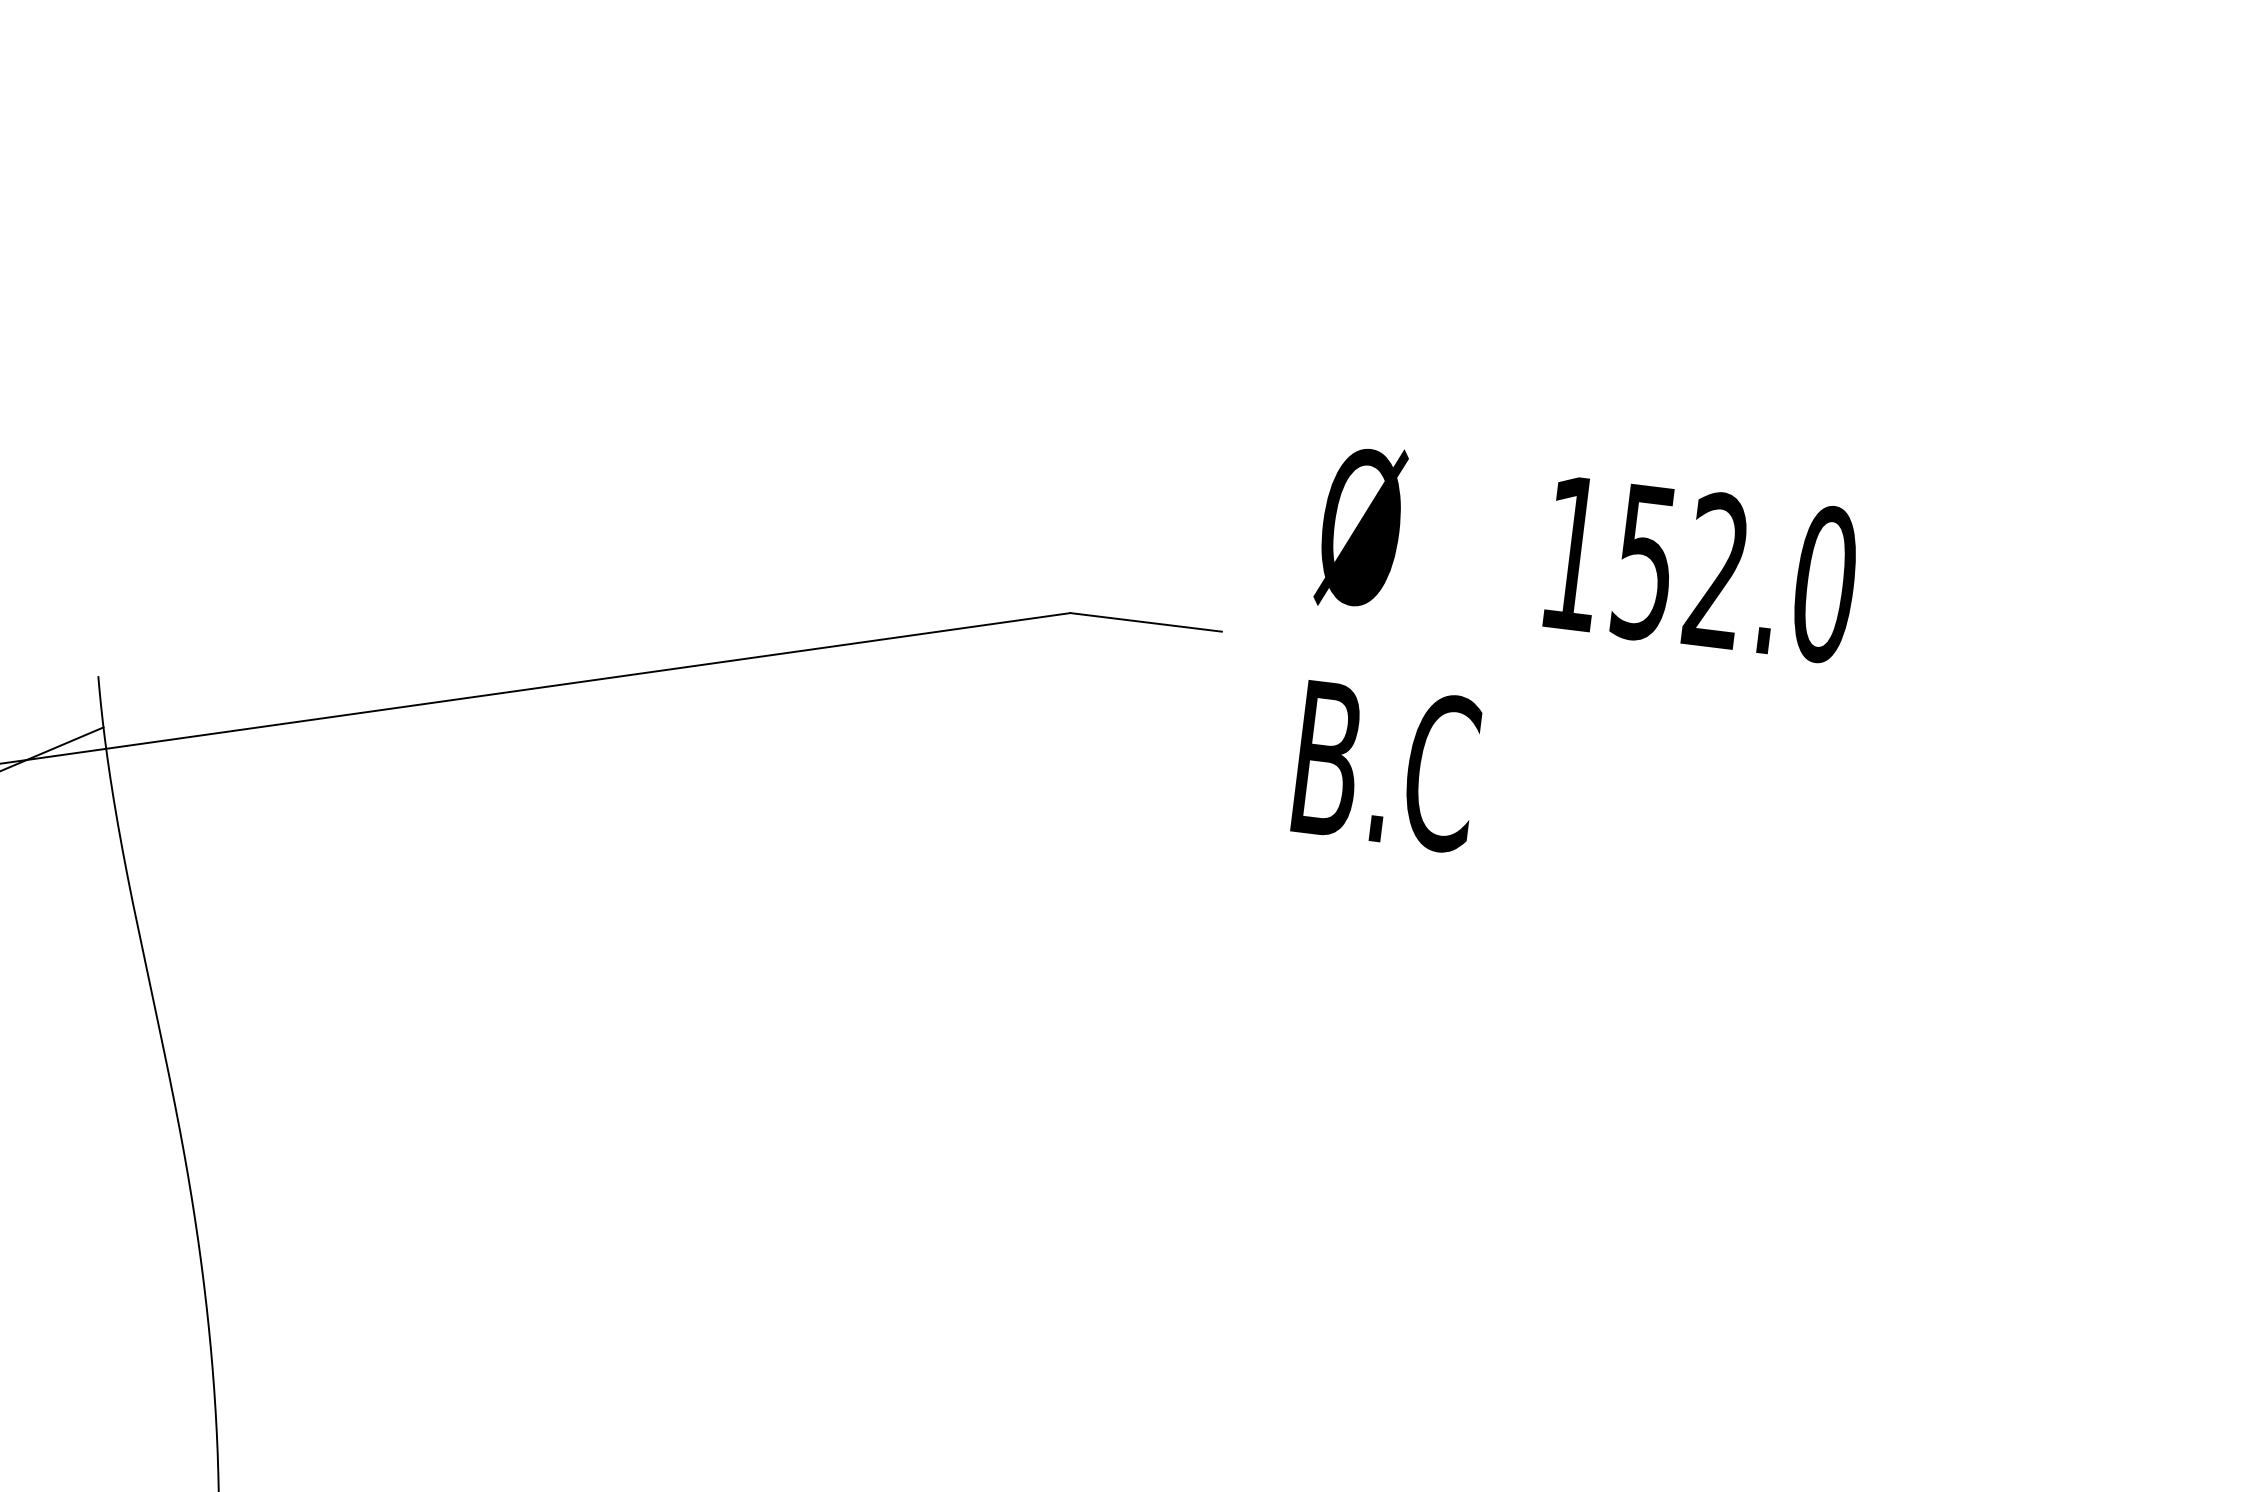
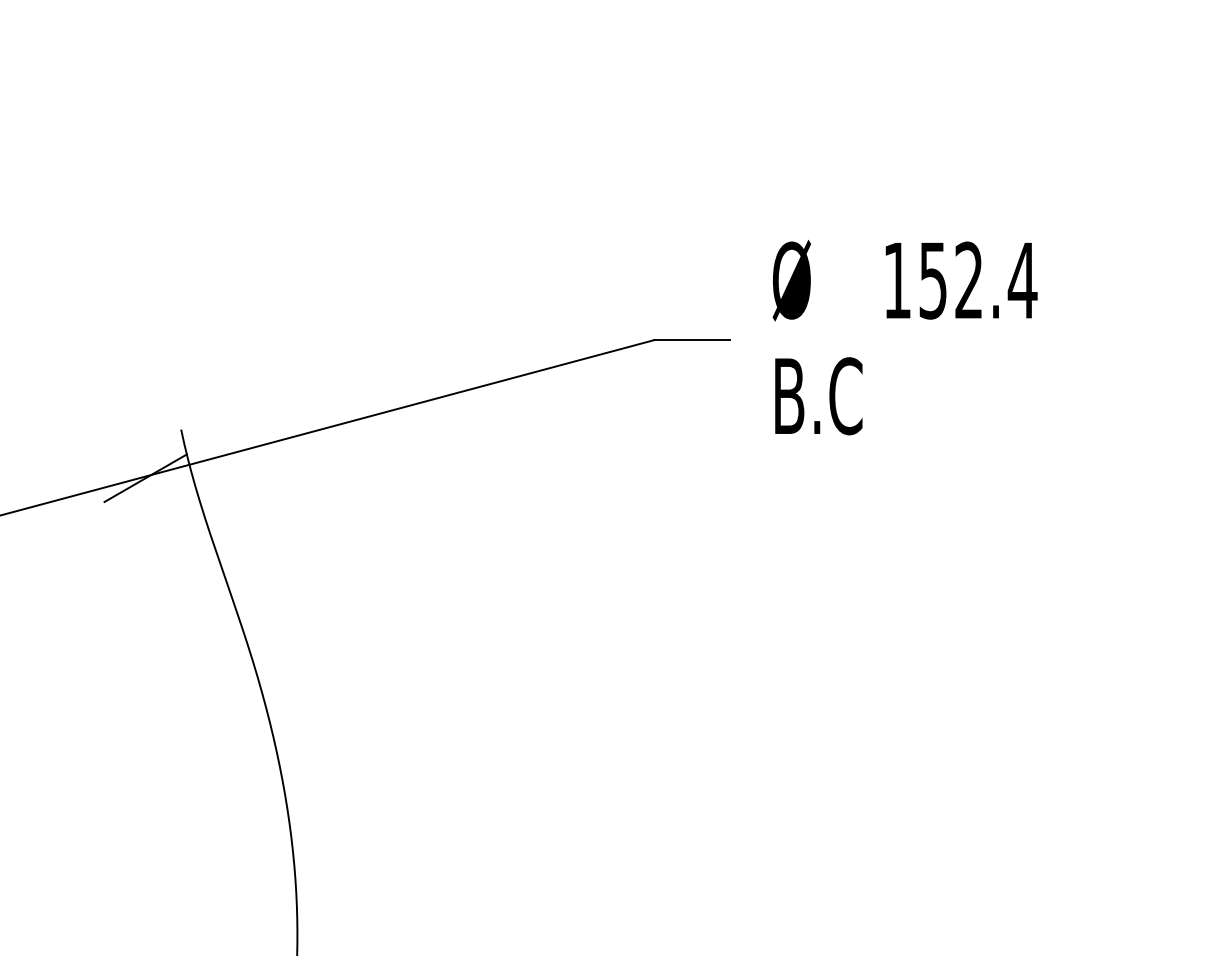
text: (1824, 584) -> (1022, 280), 152.0 -> 152.4

